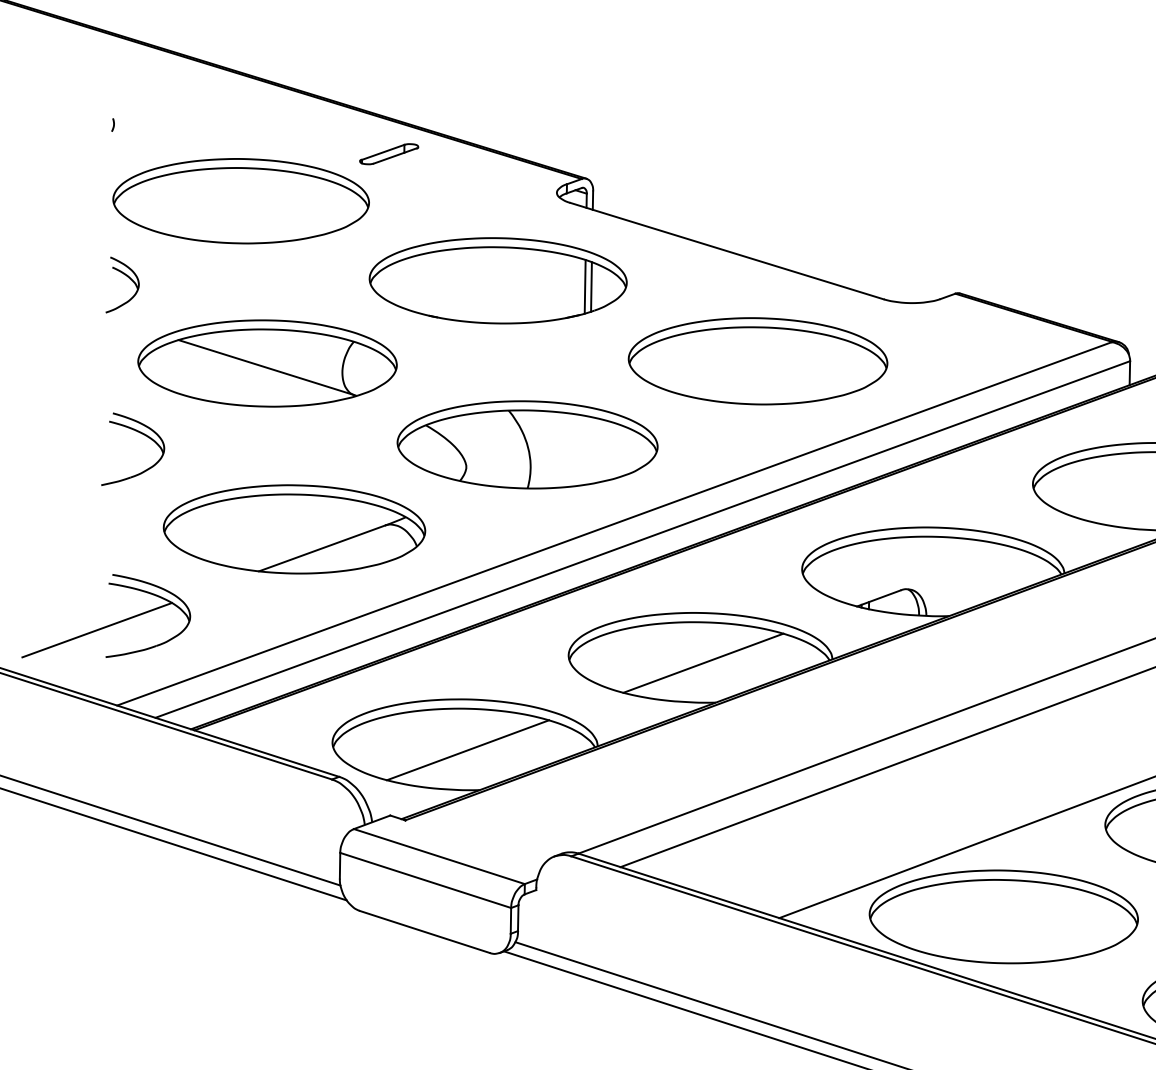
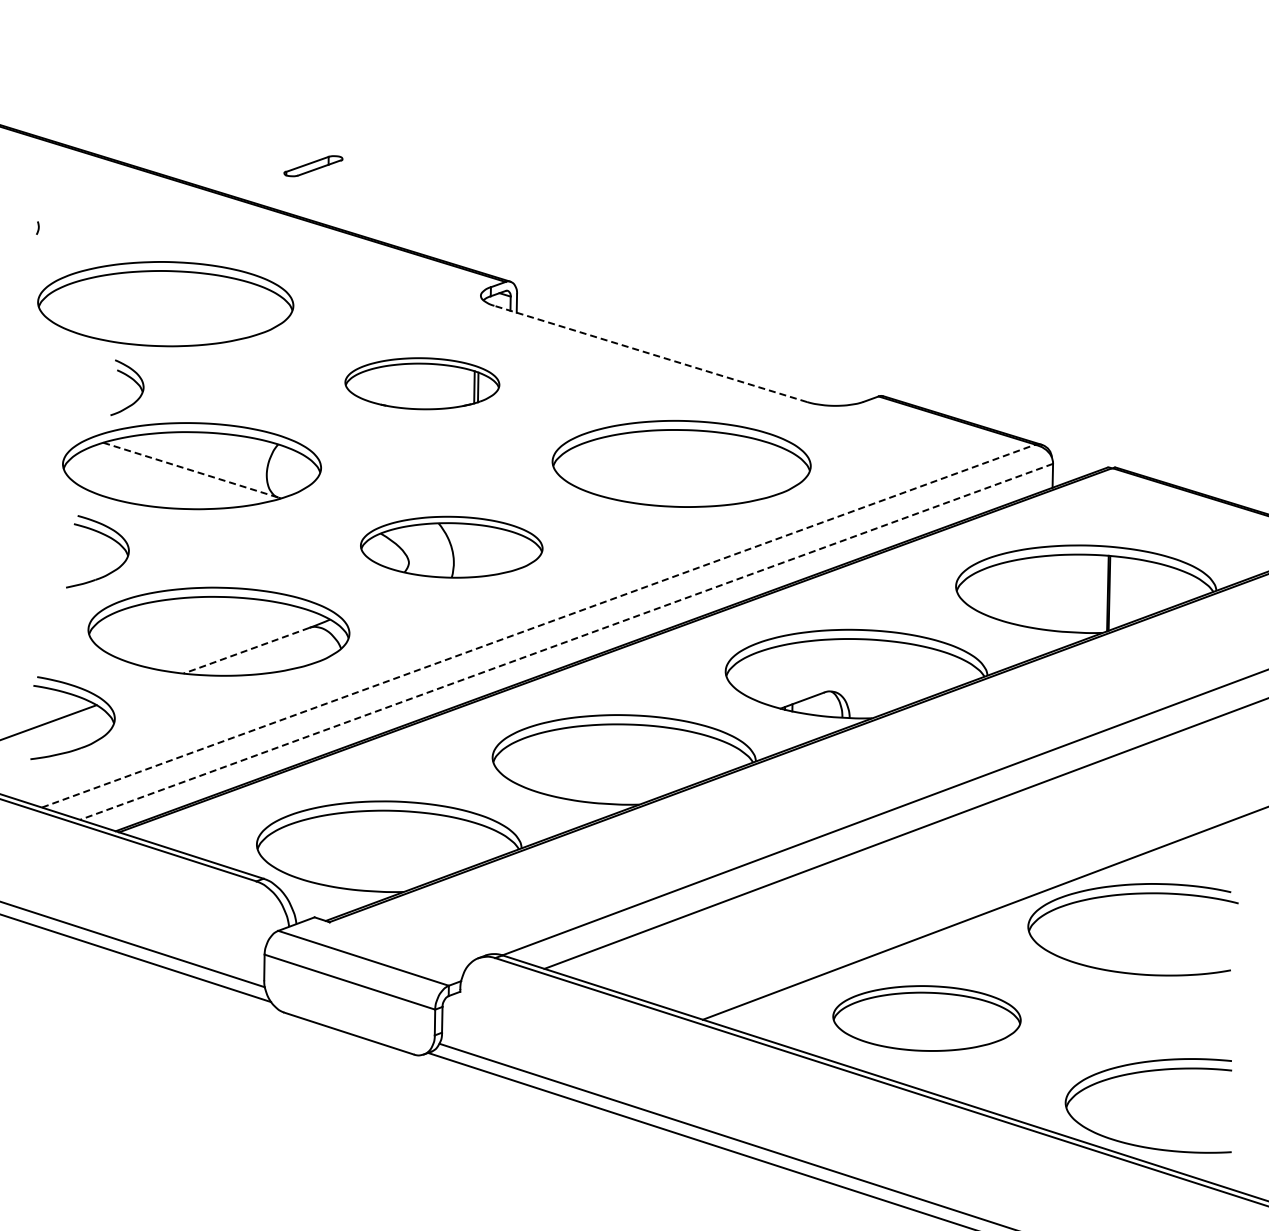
part: (389, 154) -> (313, 166), moved
line: (726, 250) -> (650, 353), solid -> dashed
part: (128, 278) -> (133, 381), moved
part: (498, 280) -> (422, 383), size x0.6
line: (265, 367) -> (190, 470), solid -> dashed
part: (140, 433) -> (105, 536), moved
part: (527, 444) -> (451, 546), size x0.7
line: (614, 524) -> (538, 626), solid -> dashed
line: (642, 539) -> (566, 641), solid -> dashed
line: (322, 548) -> (246, 650), solid -> dashed
line: (703, 662) -> (627, 764), removed
line: (468, 750) -> (392, 852), removed
part: (1003, 916) -> (926, 1018), size x0.7

